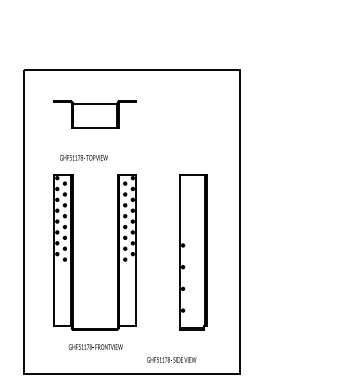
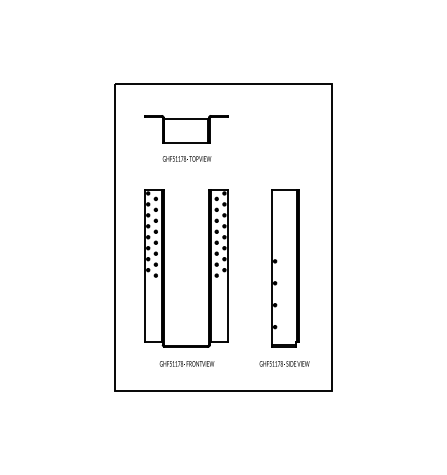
text: (83, 157) -> (186, 158), moved
text: (171, 359) -> (284, 363), moved

